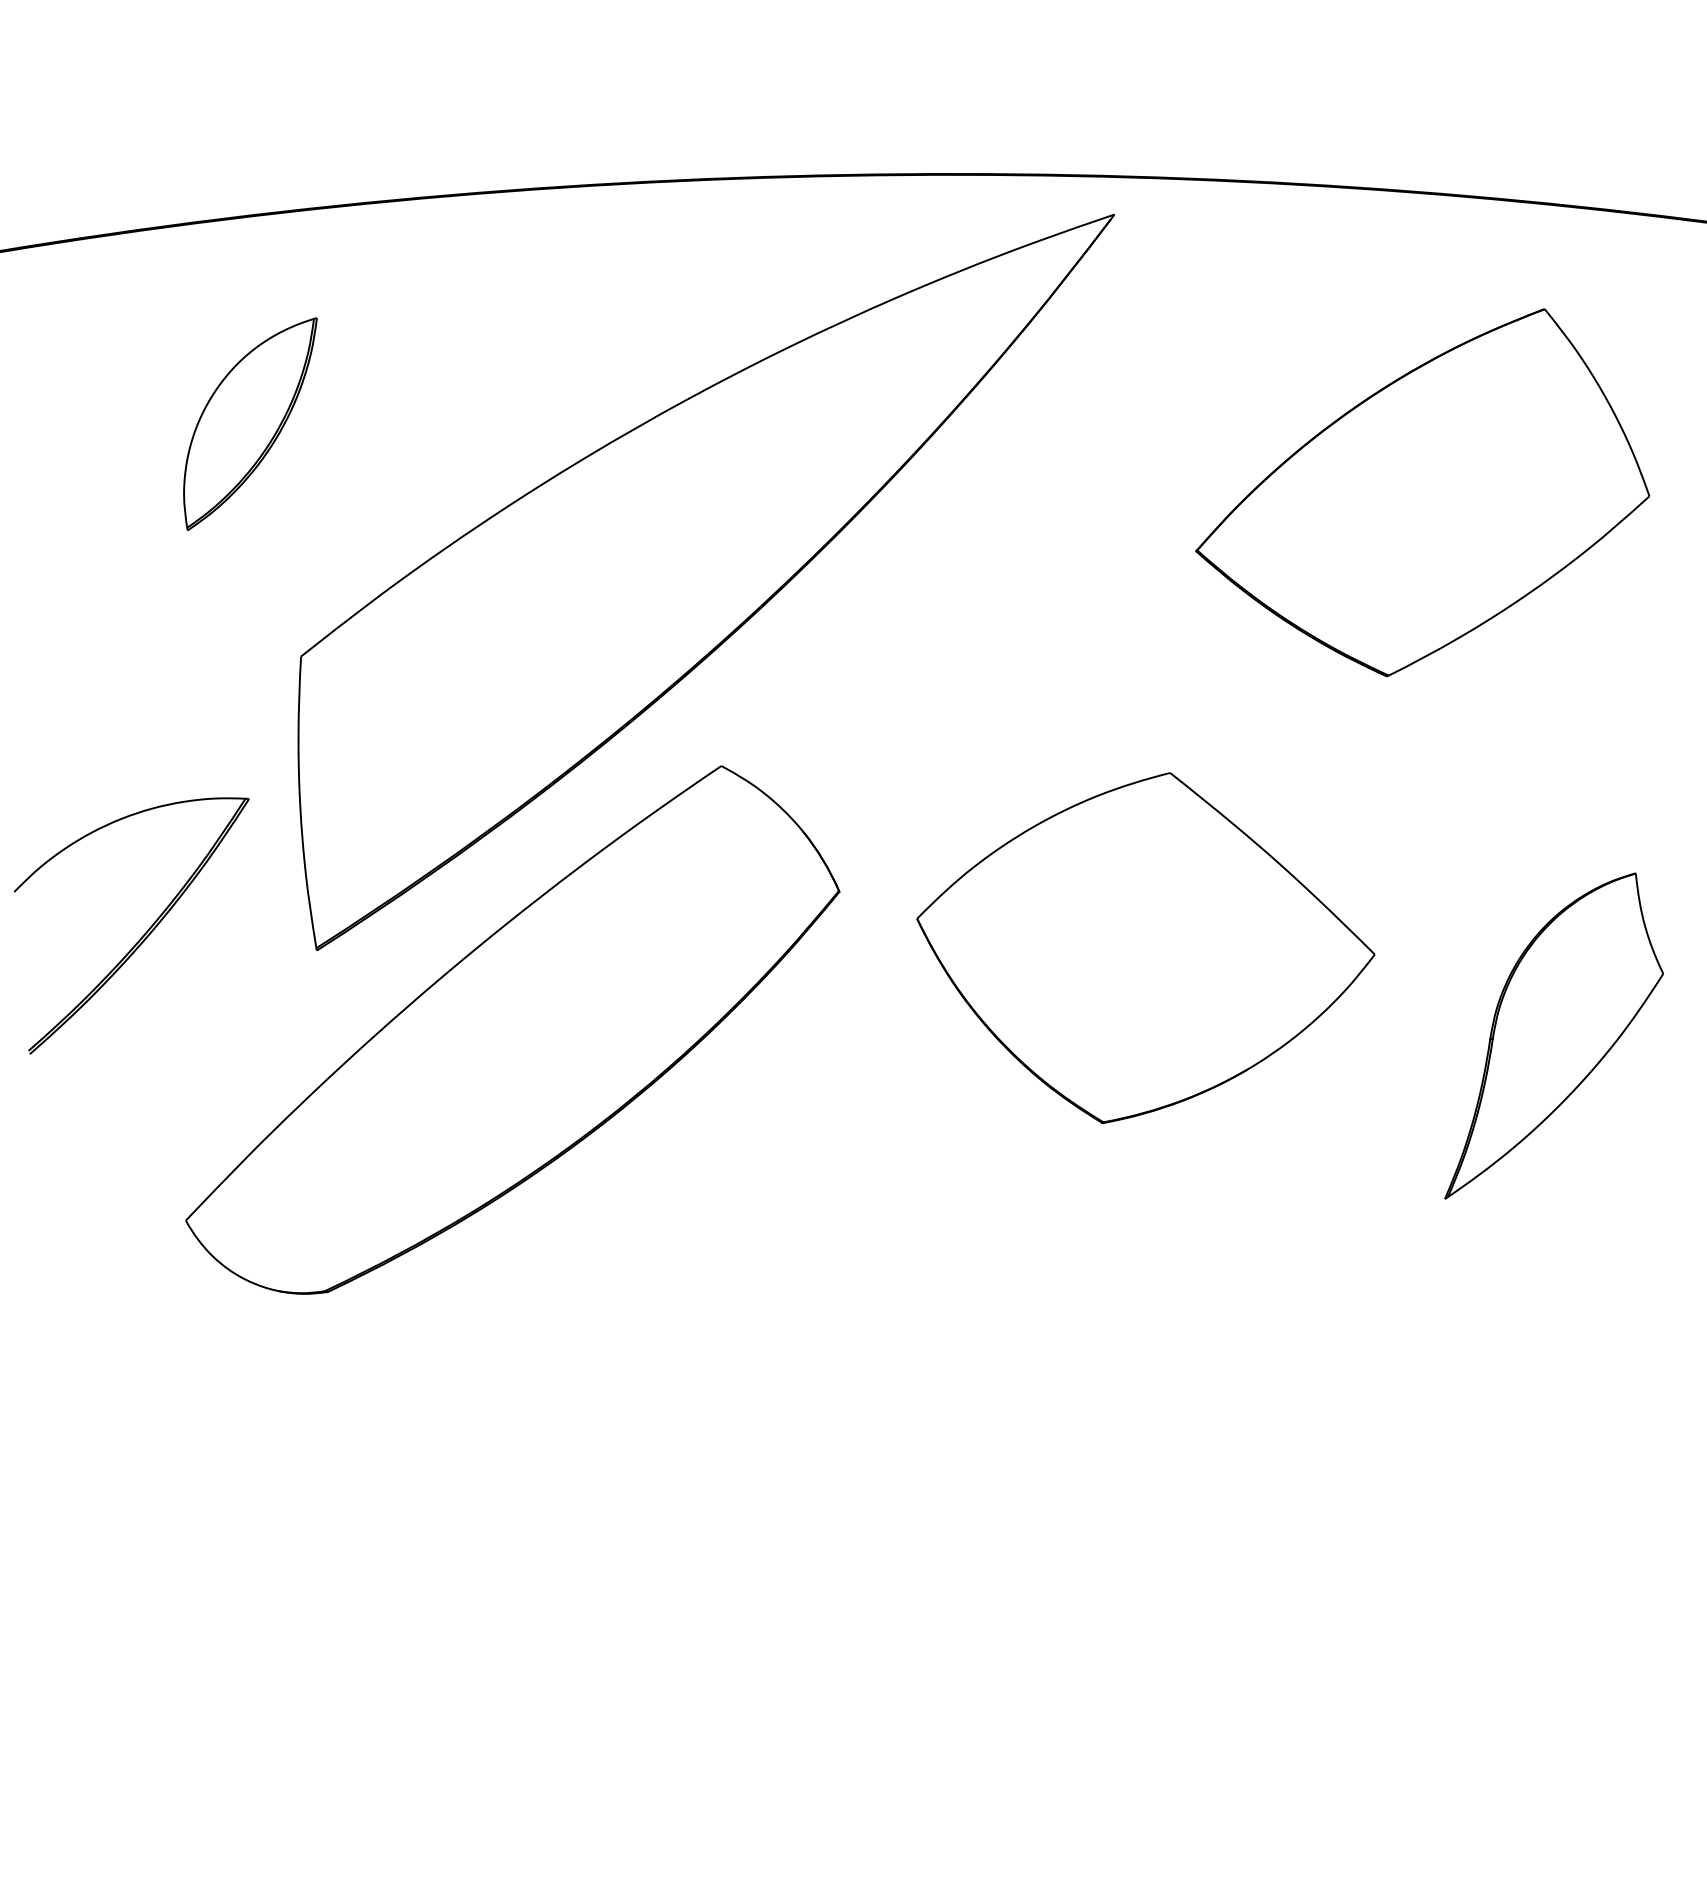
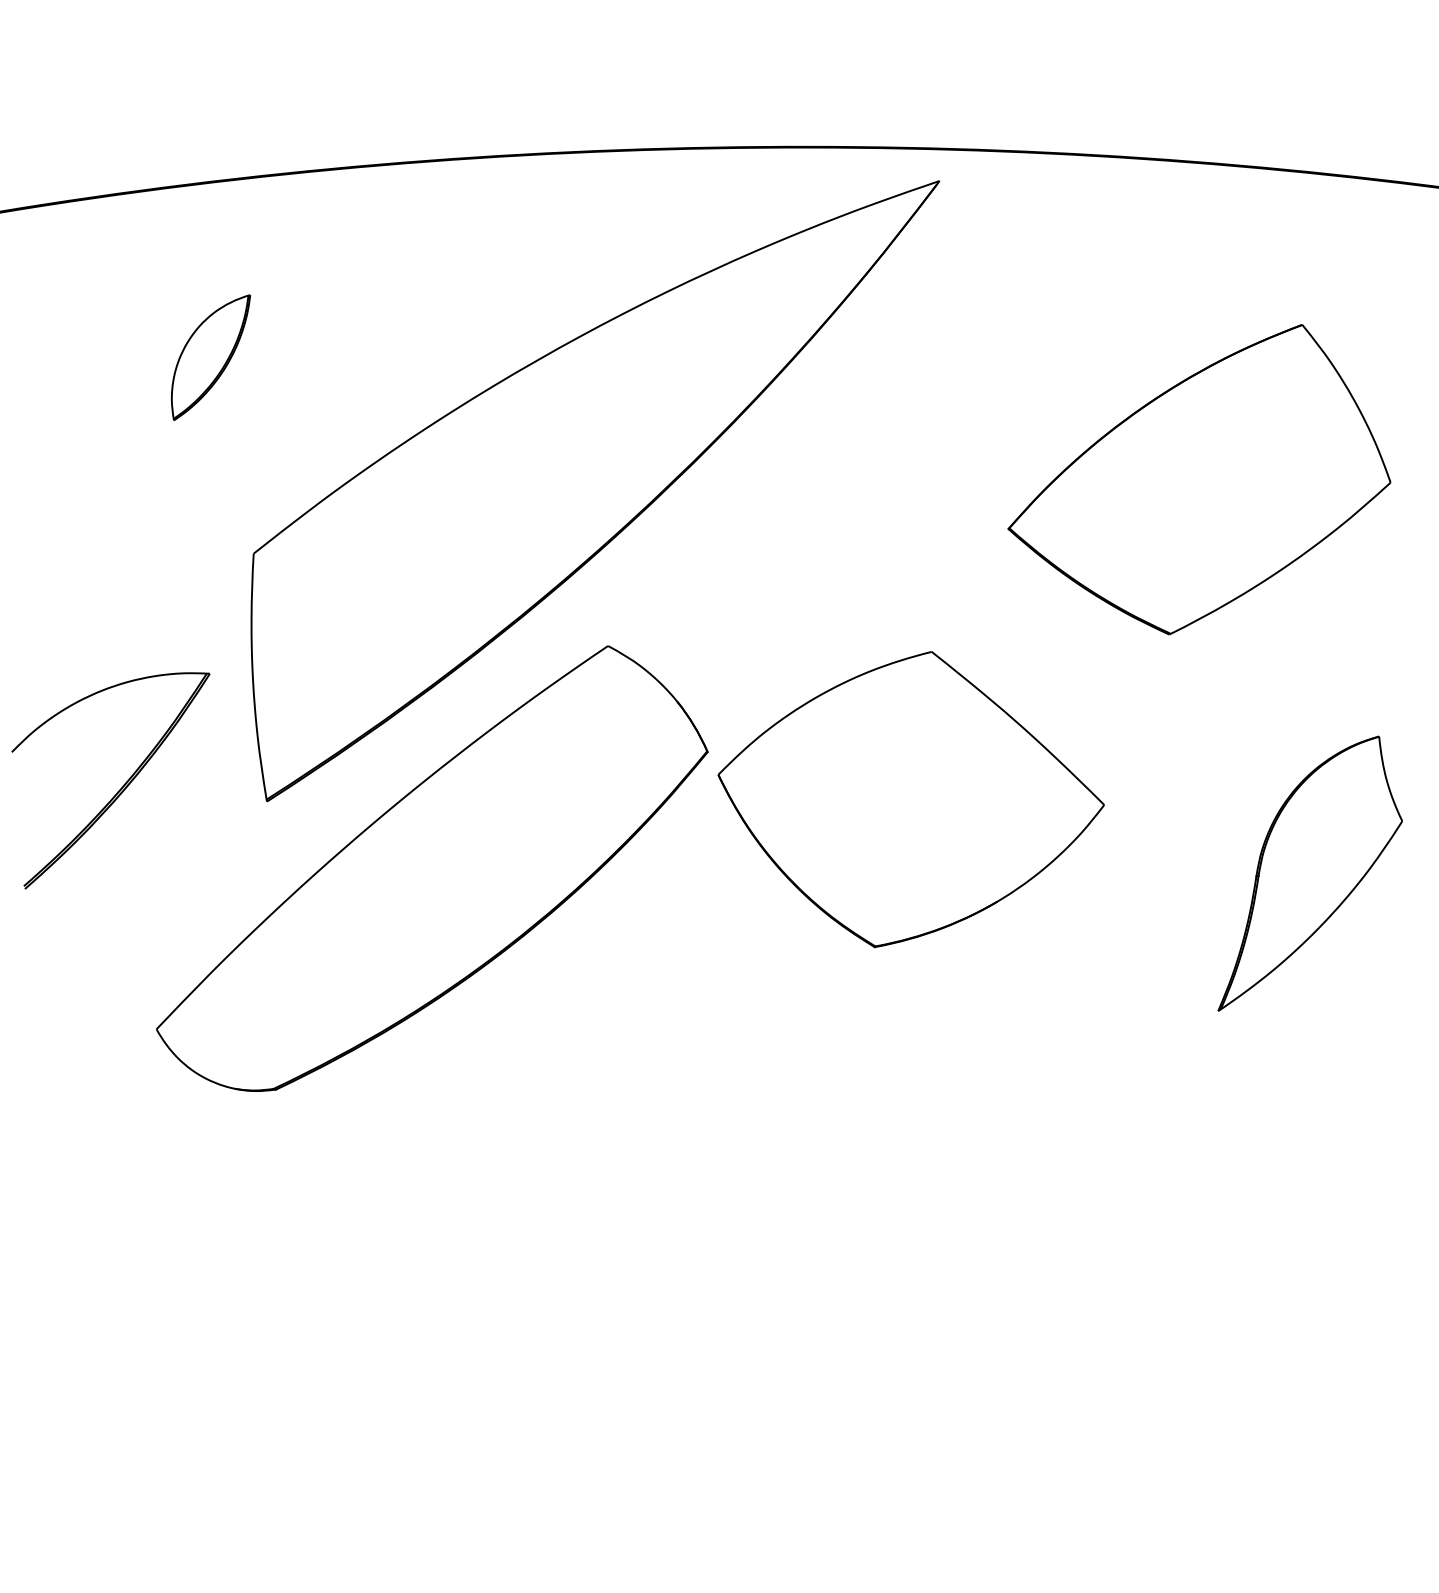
part: (250, 423) -> (211, 357), size x0.7
part: (1422, 492) -> (1199, 479), moved
part: (1145, 948) -> (910, 799), moved

